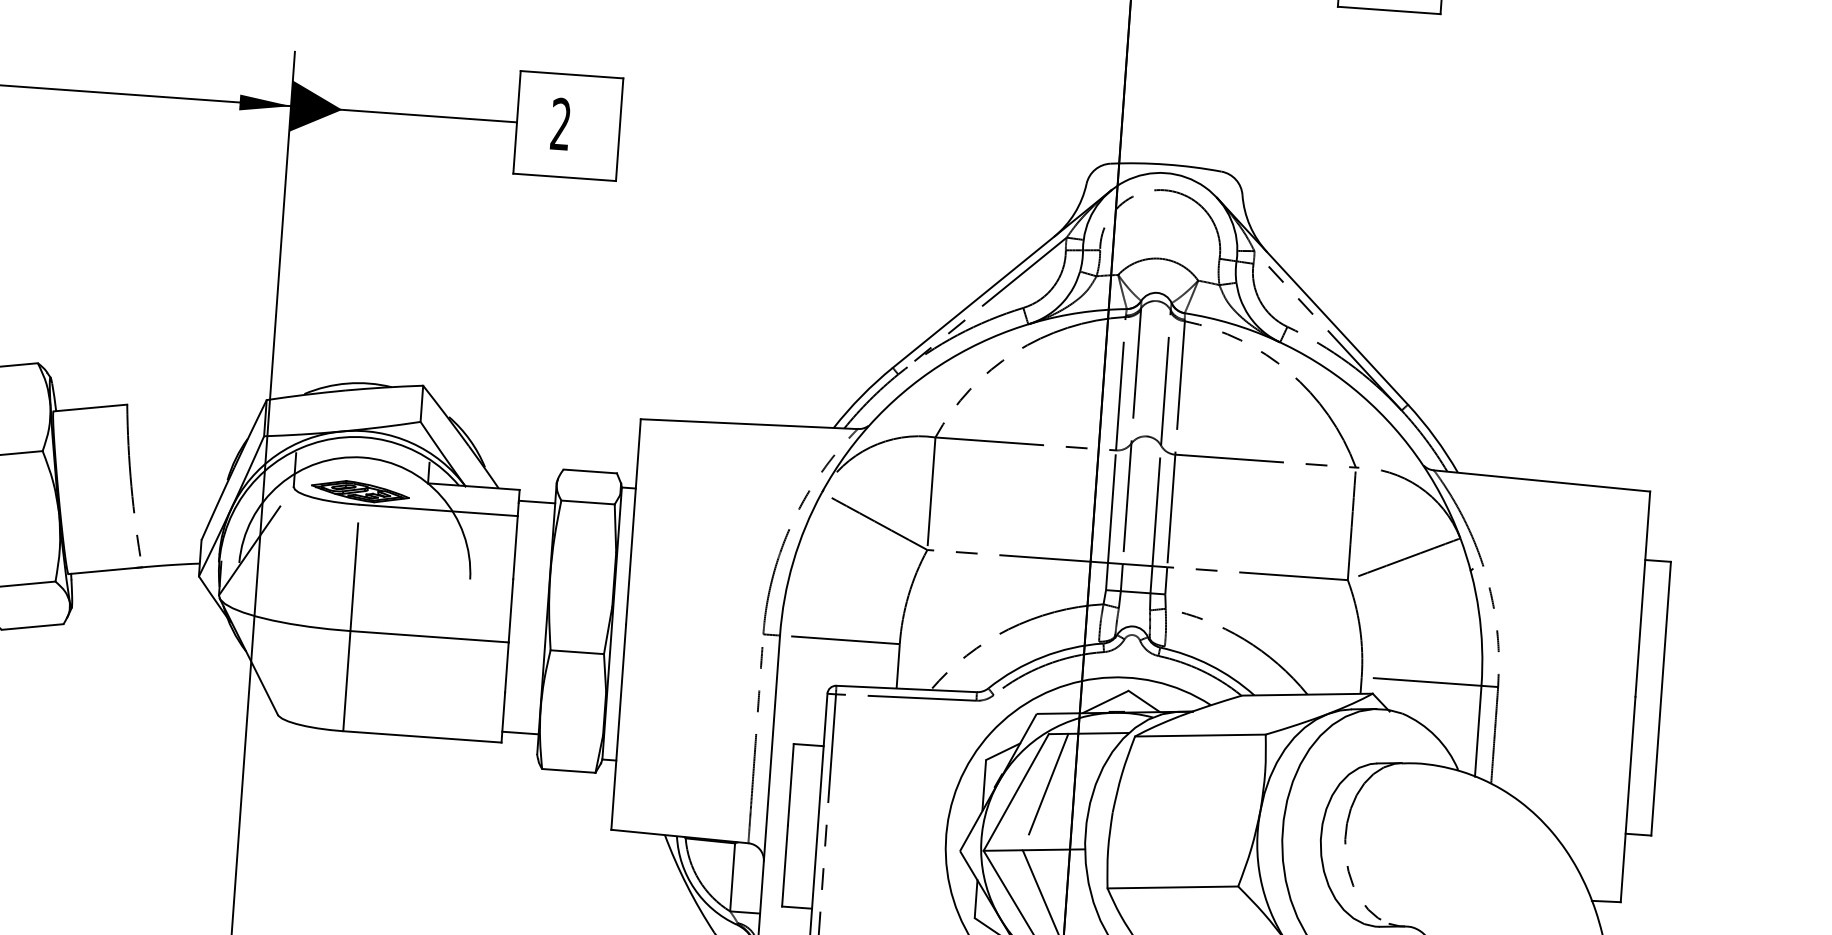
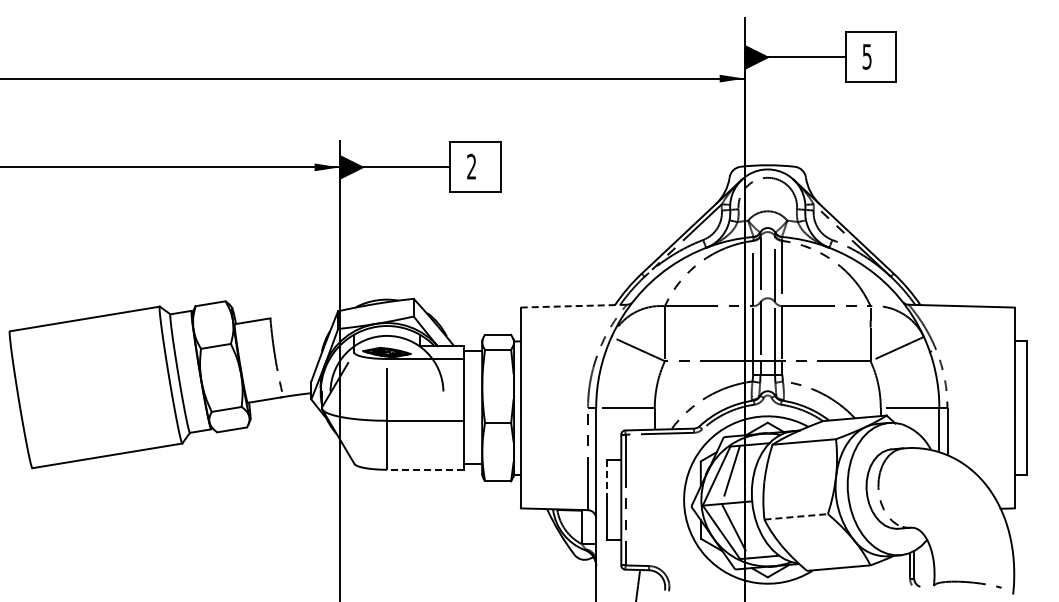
line: (748, 424) -> (573, 306), solid -> dashed
line: (422, 736) -> (425, 469), solid -> dashed
line: (790, 785) -> (606, 480), solid -> dashed
line: (1173, 886) -> (796, 516), solid -> dashed

